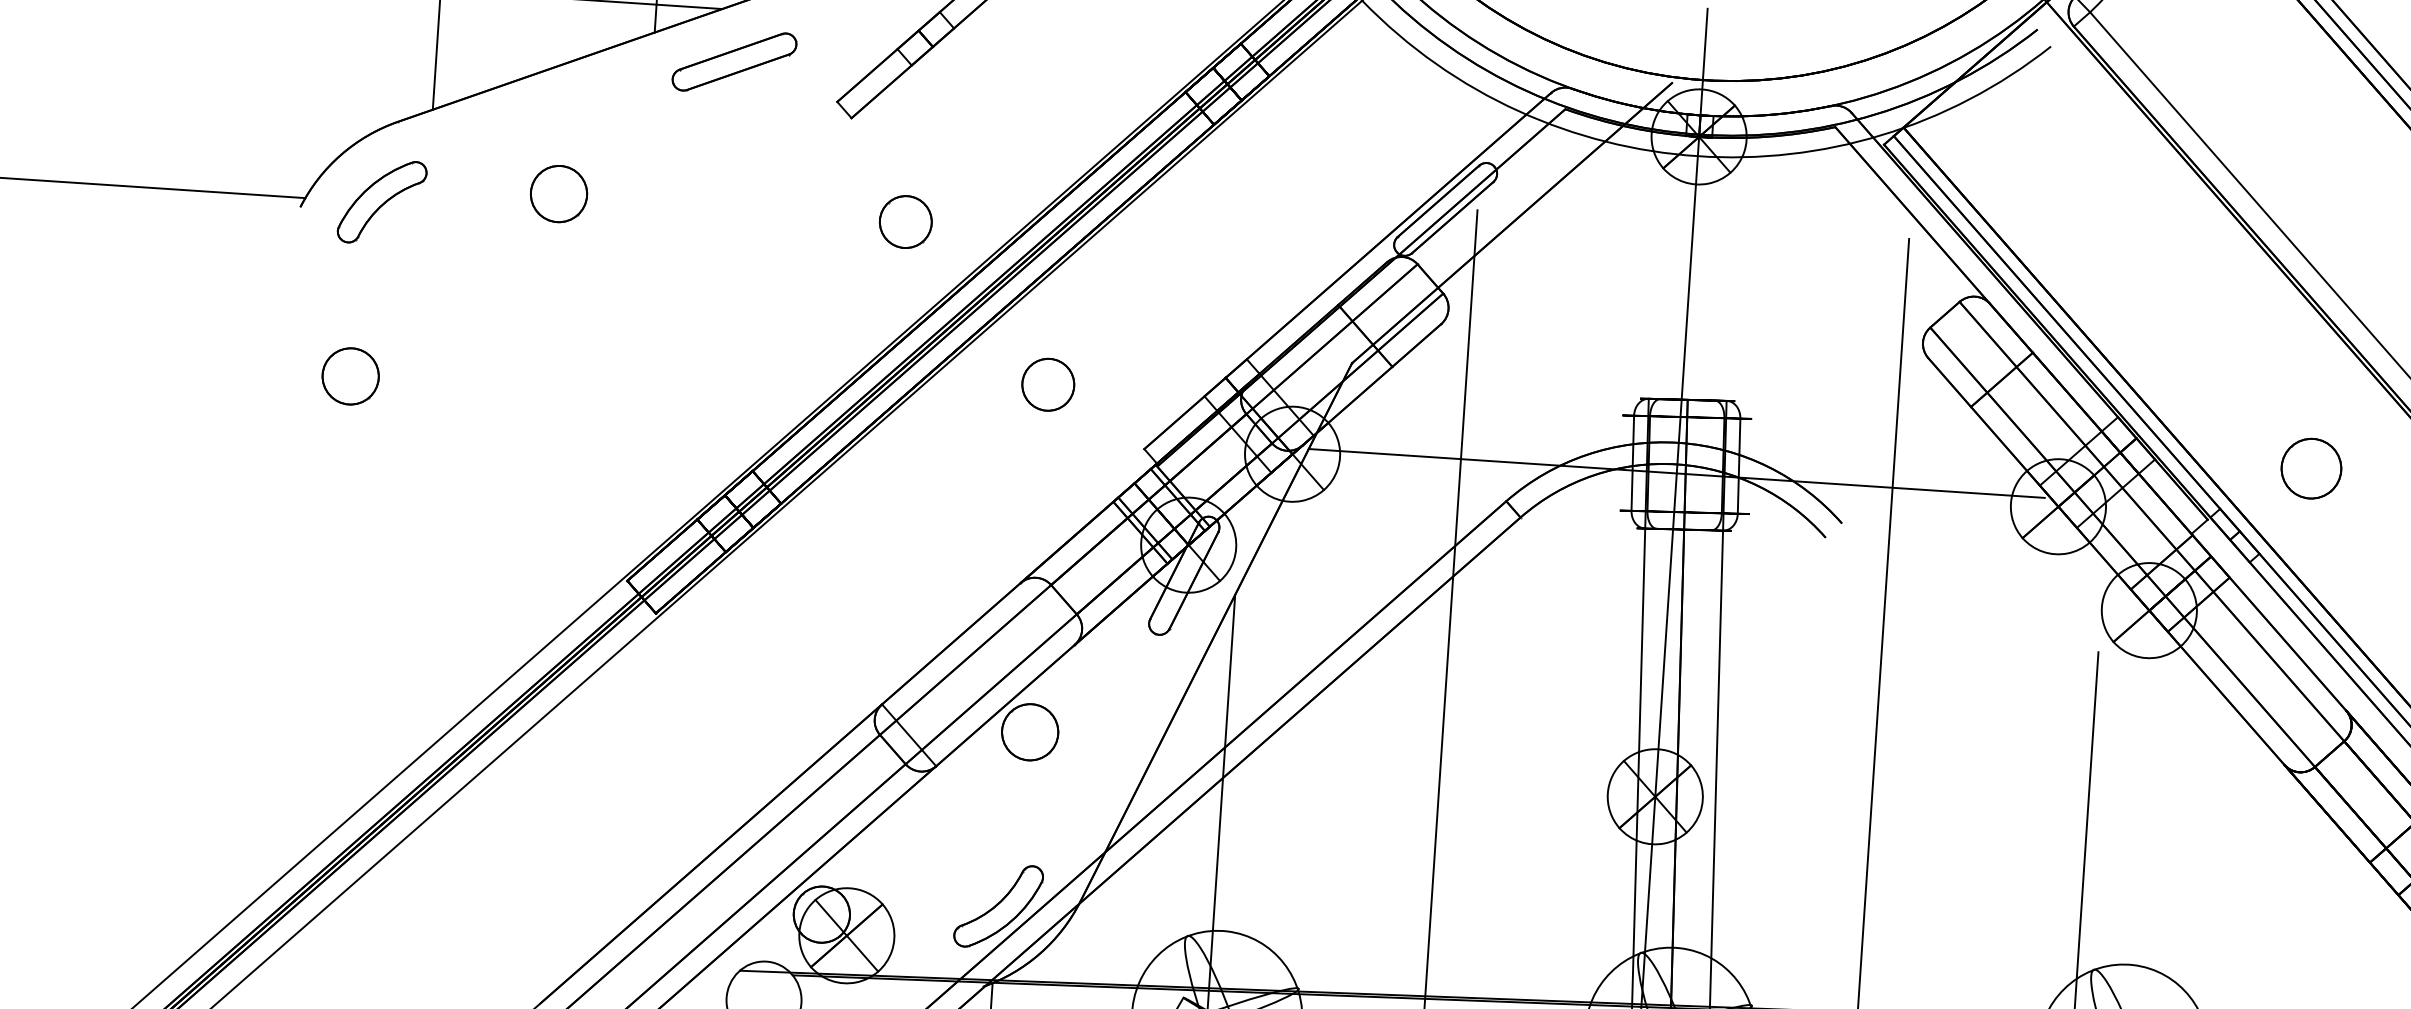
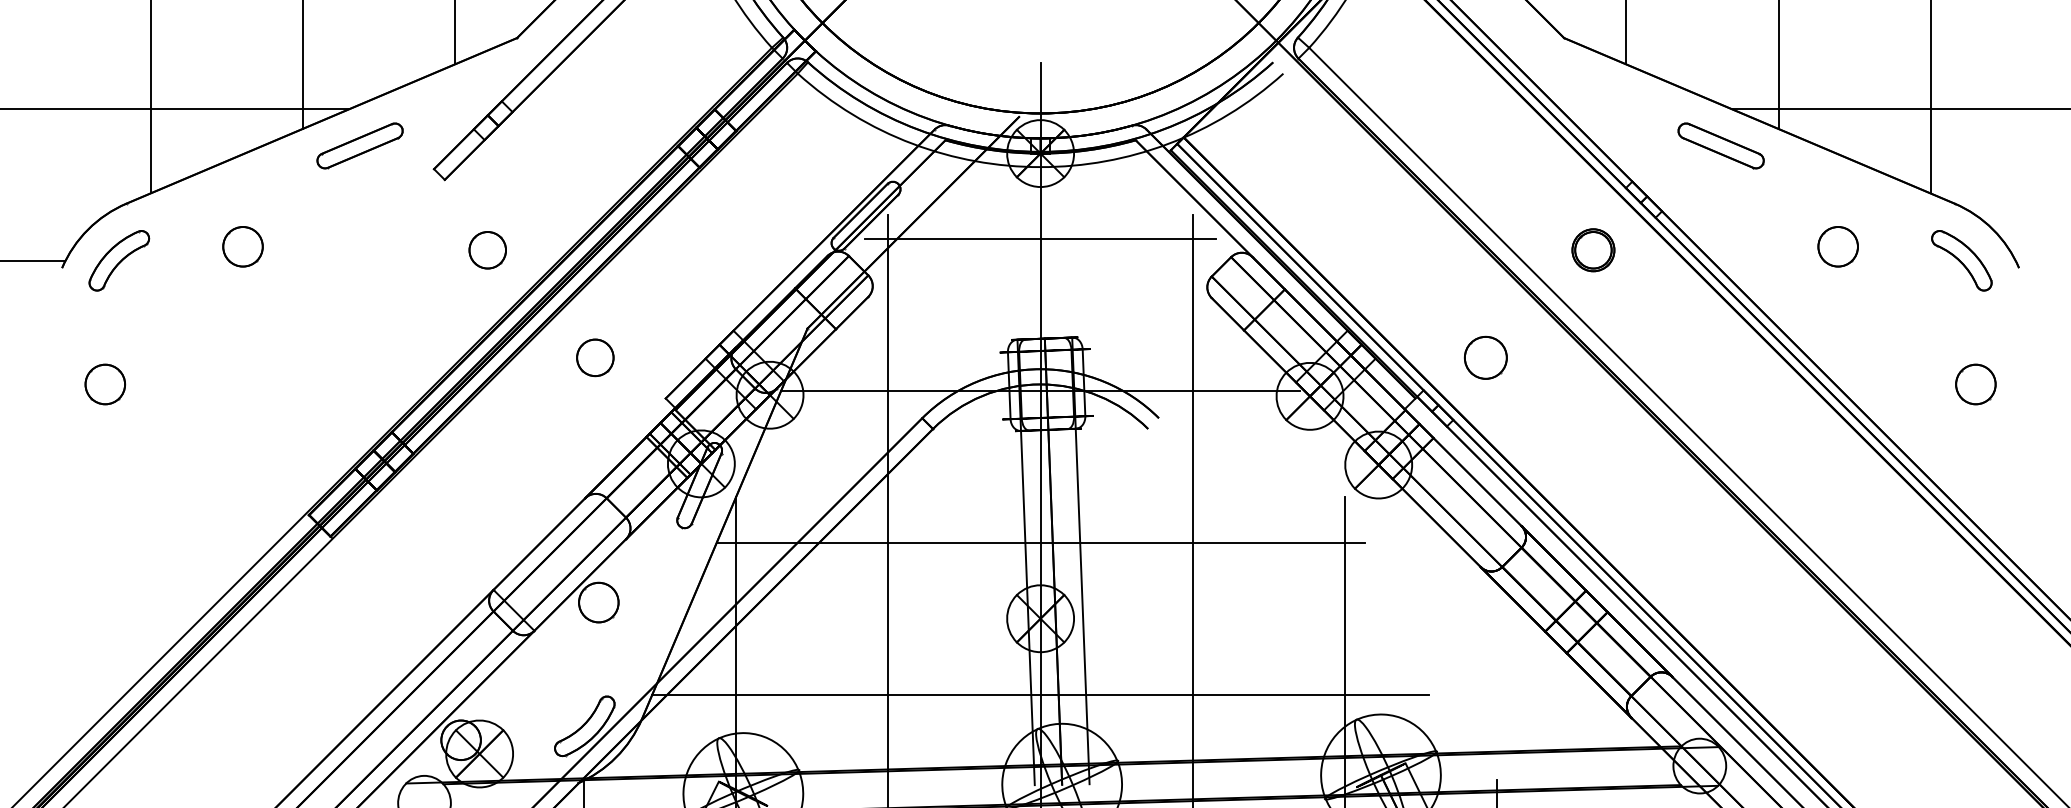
line: (1690, 257) -> (1040, 238), added
line: (1662, 688) -> (1040, 542), added
line: (1647, 905) -> (1040, 695), added

